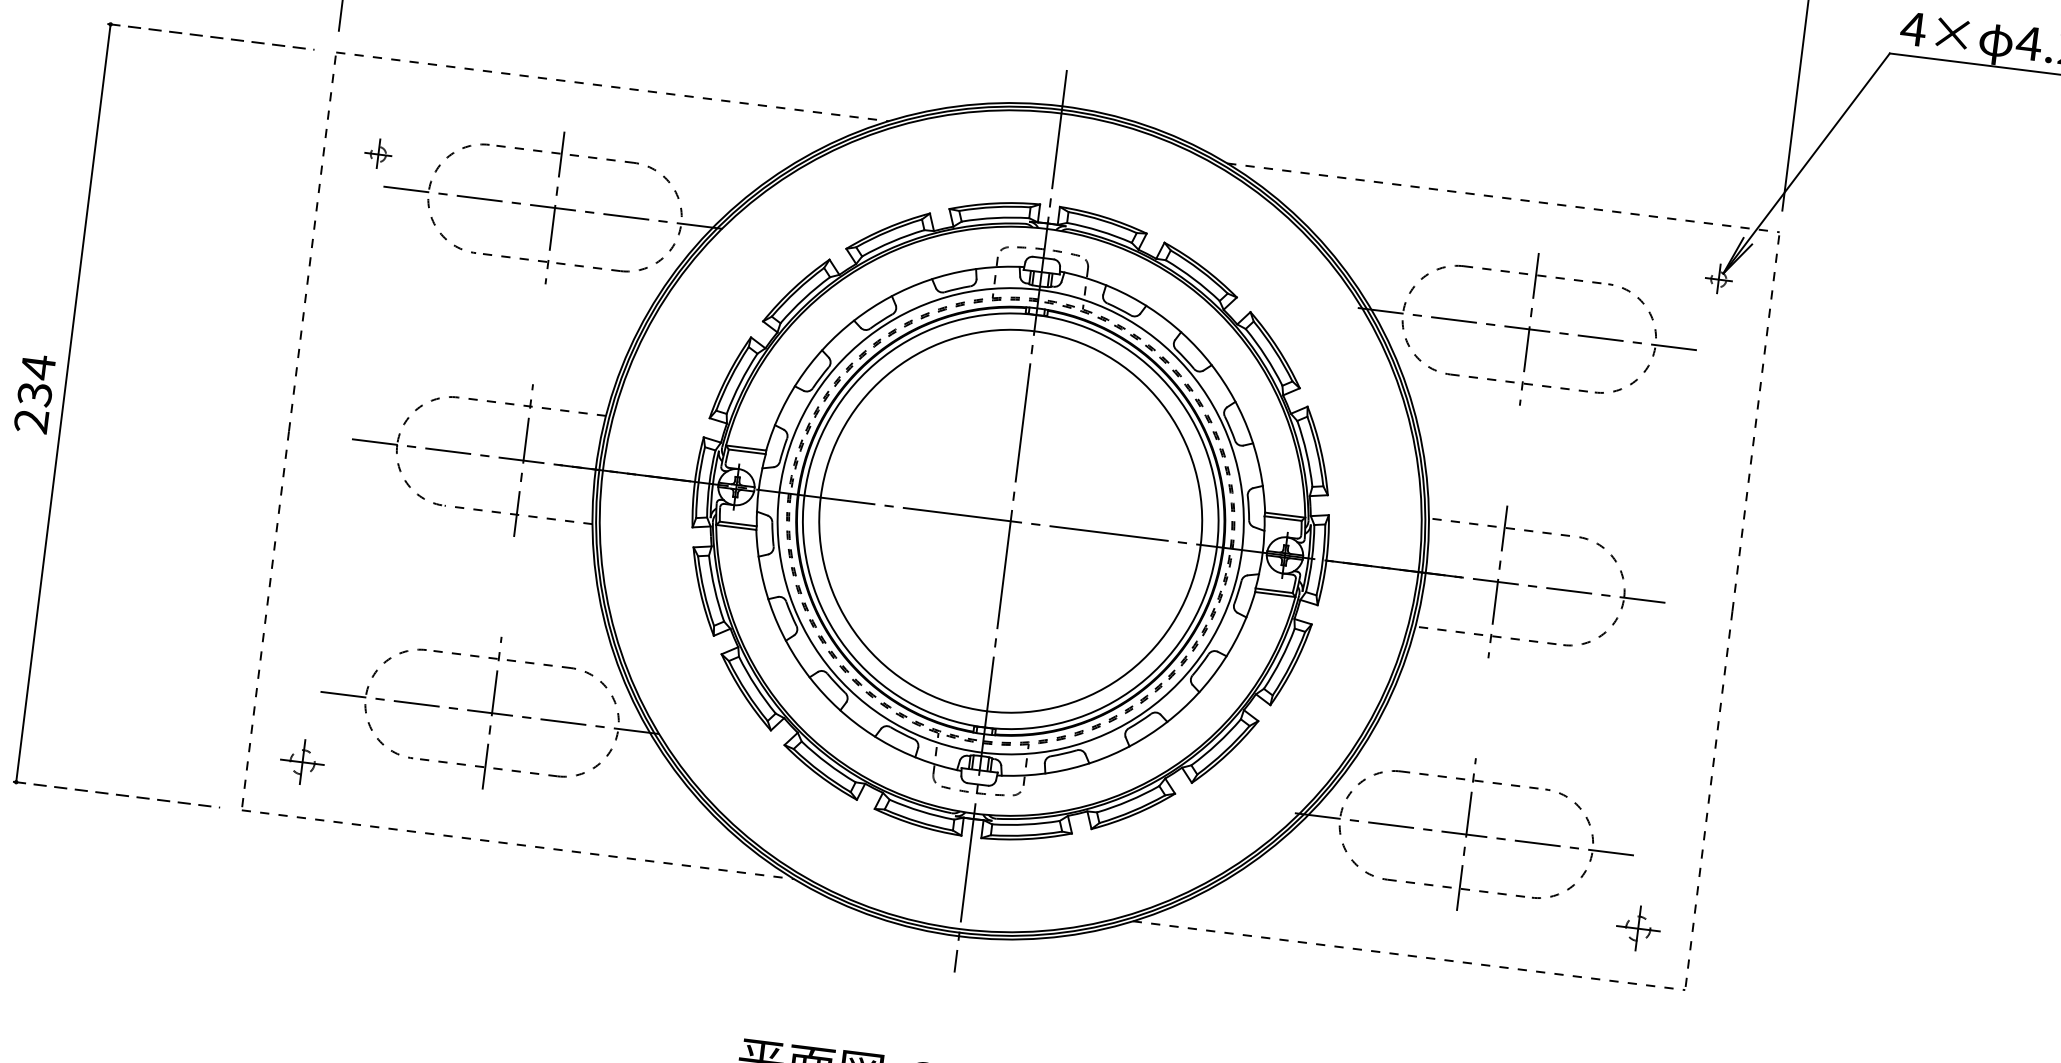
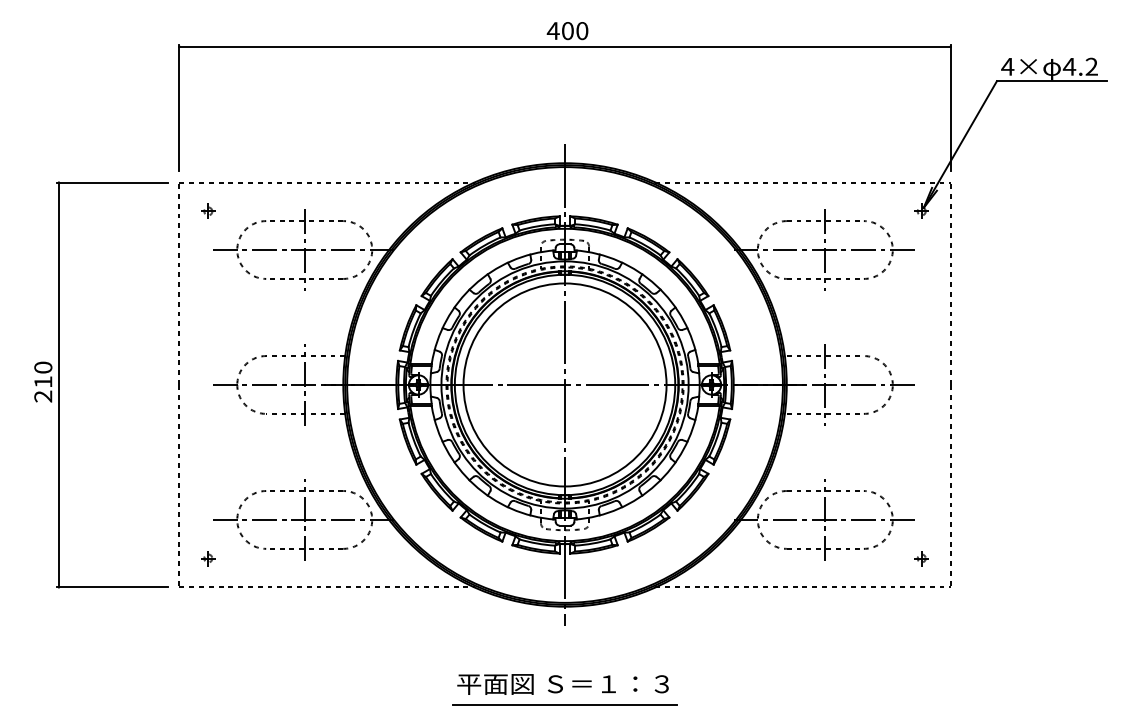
line: (212, 37) -> (113, 182), dashed -> solid
part: (378, 152) -> (208, 210), moved
text: (37, 380) -> (43, 374), 234 -> 210
part: (302, 762) -> (208, 558), size x0.62
line: (118, 795) -> (113, 587), dashed -> solid
part: (1637, 929) -> (921, 558), size x0.62

